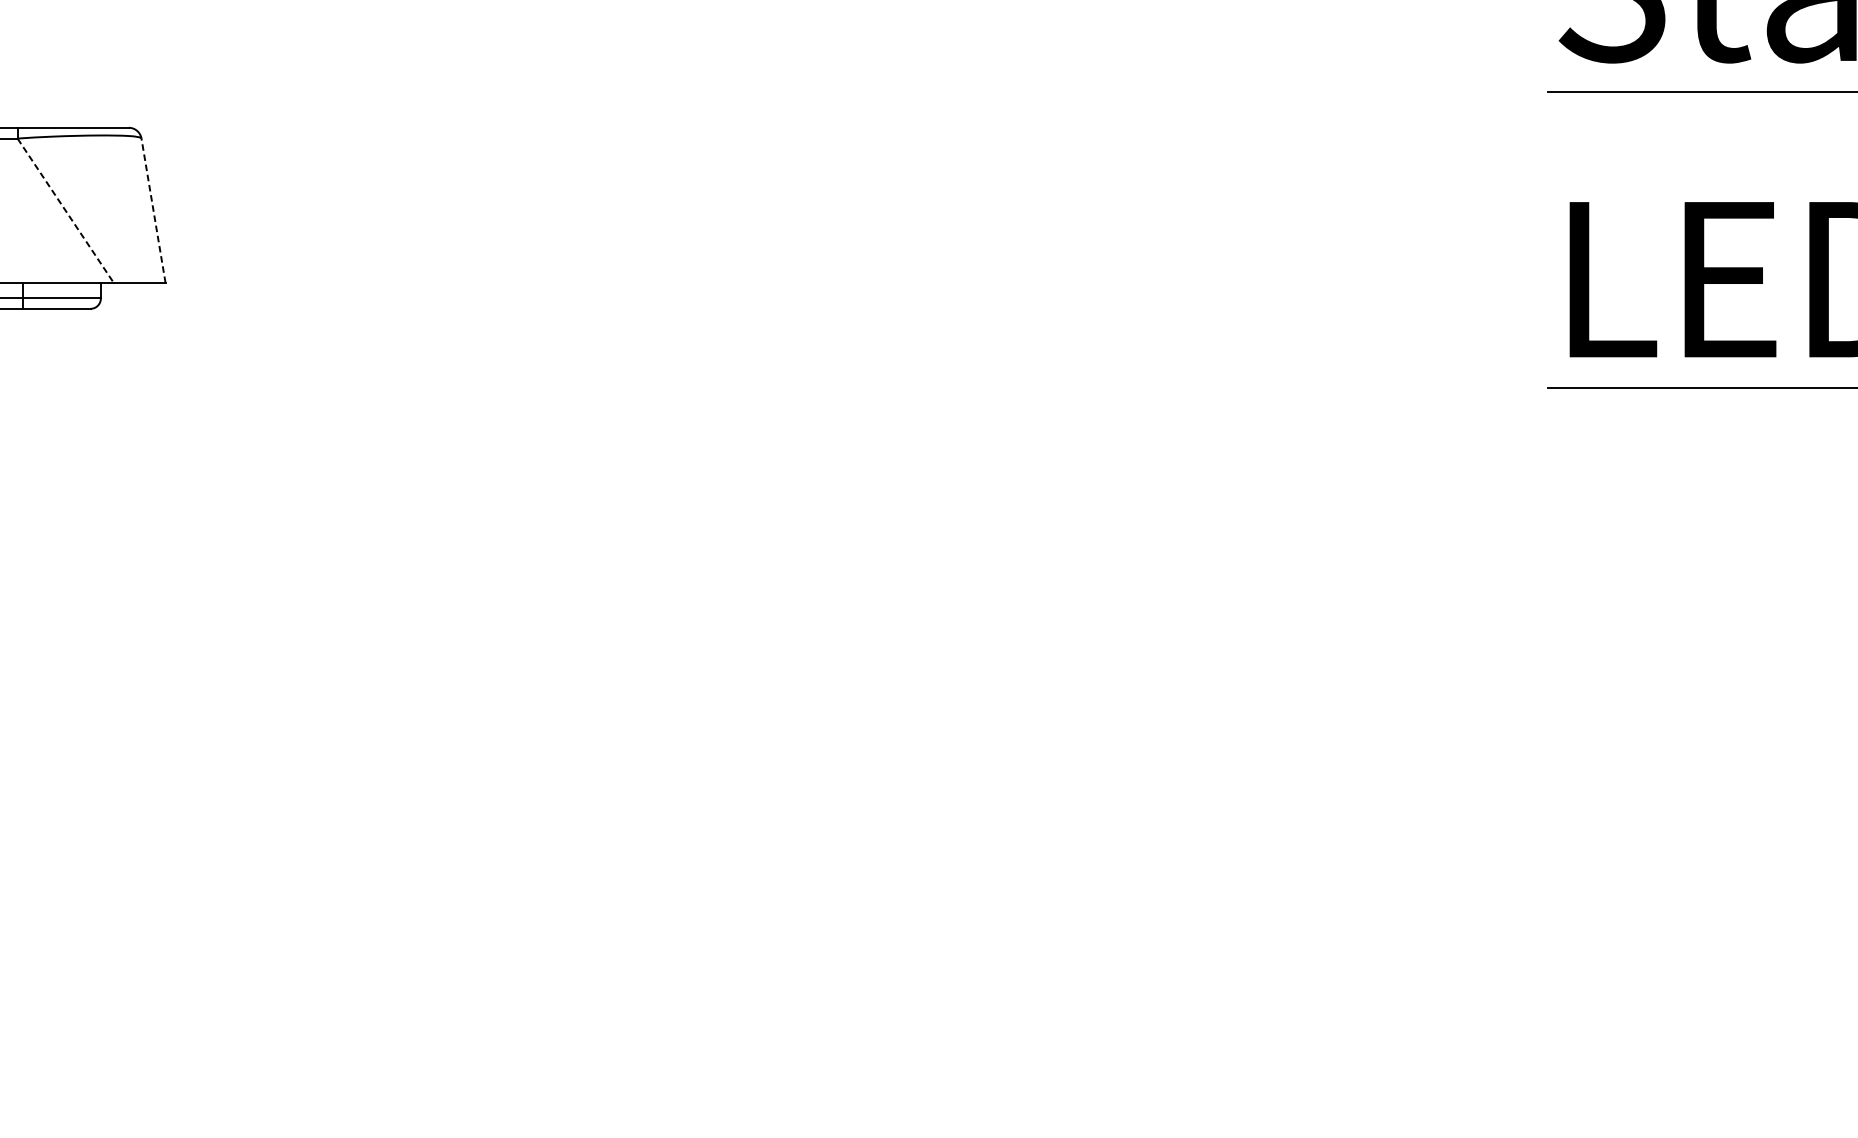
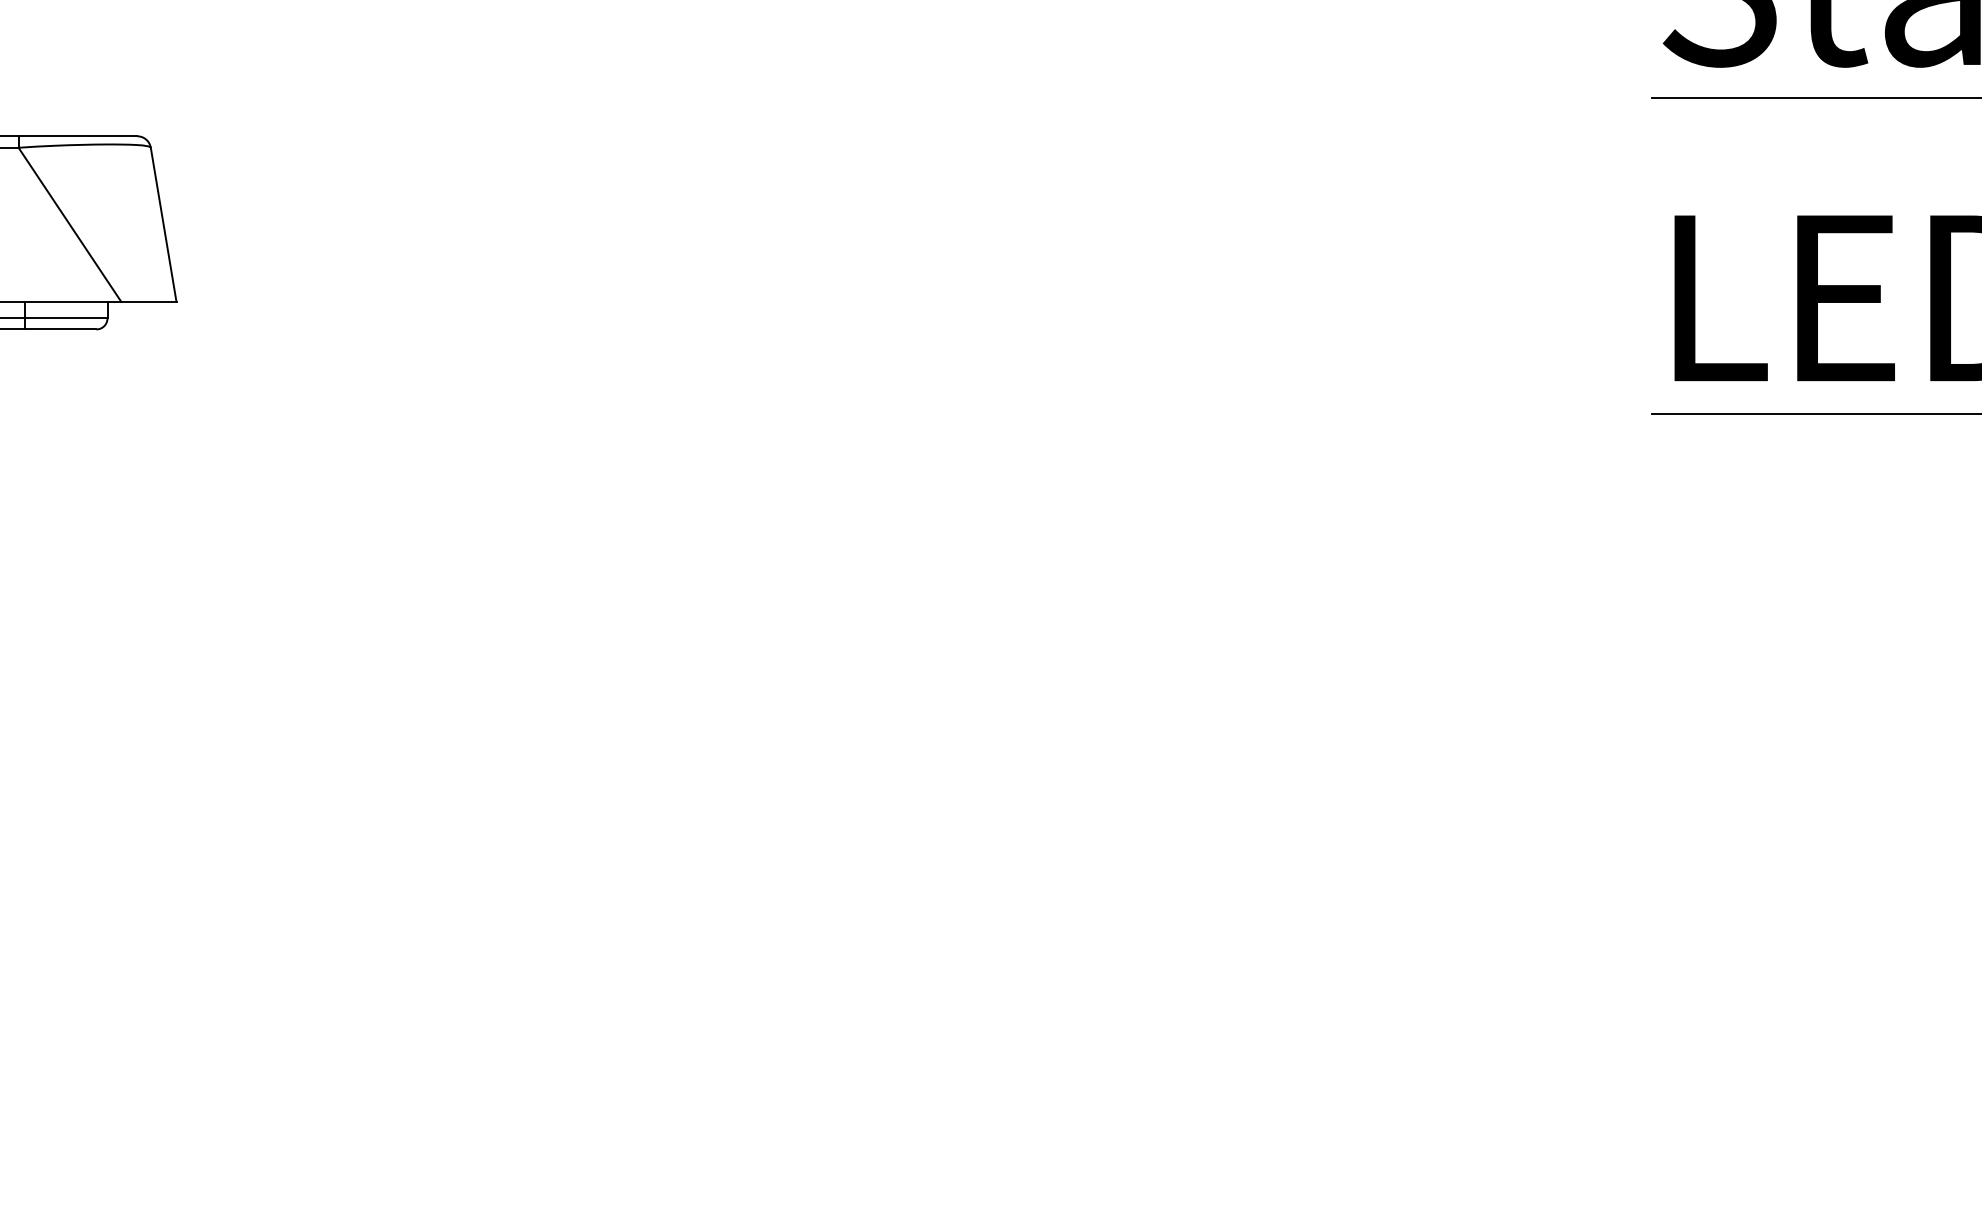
line: (65, 210) -> (69, 224), dashed -> solid
line: (153, 210) -> (163, 224), dashed -> solid

